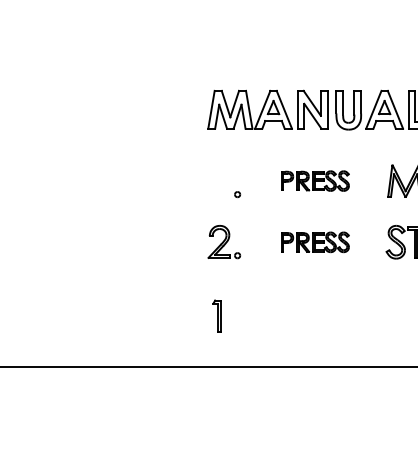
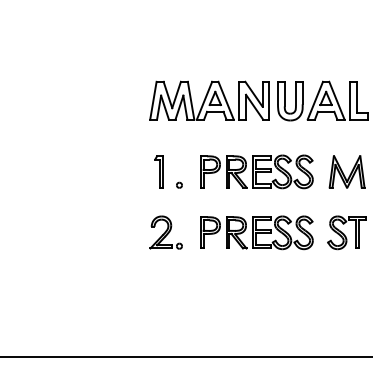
part: (315, 180) -> (257, 171), size x1.67
part: (315, 242) -> (257, 233), size x1.67
part: (216, 315) -> (158, 171), moved

